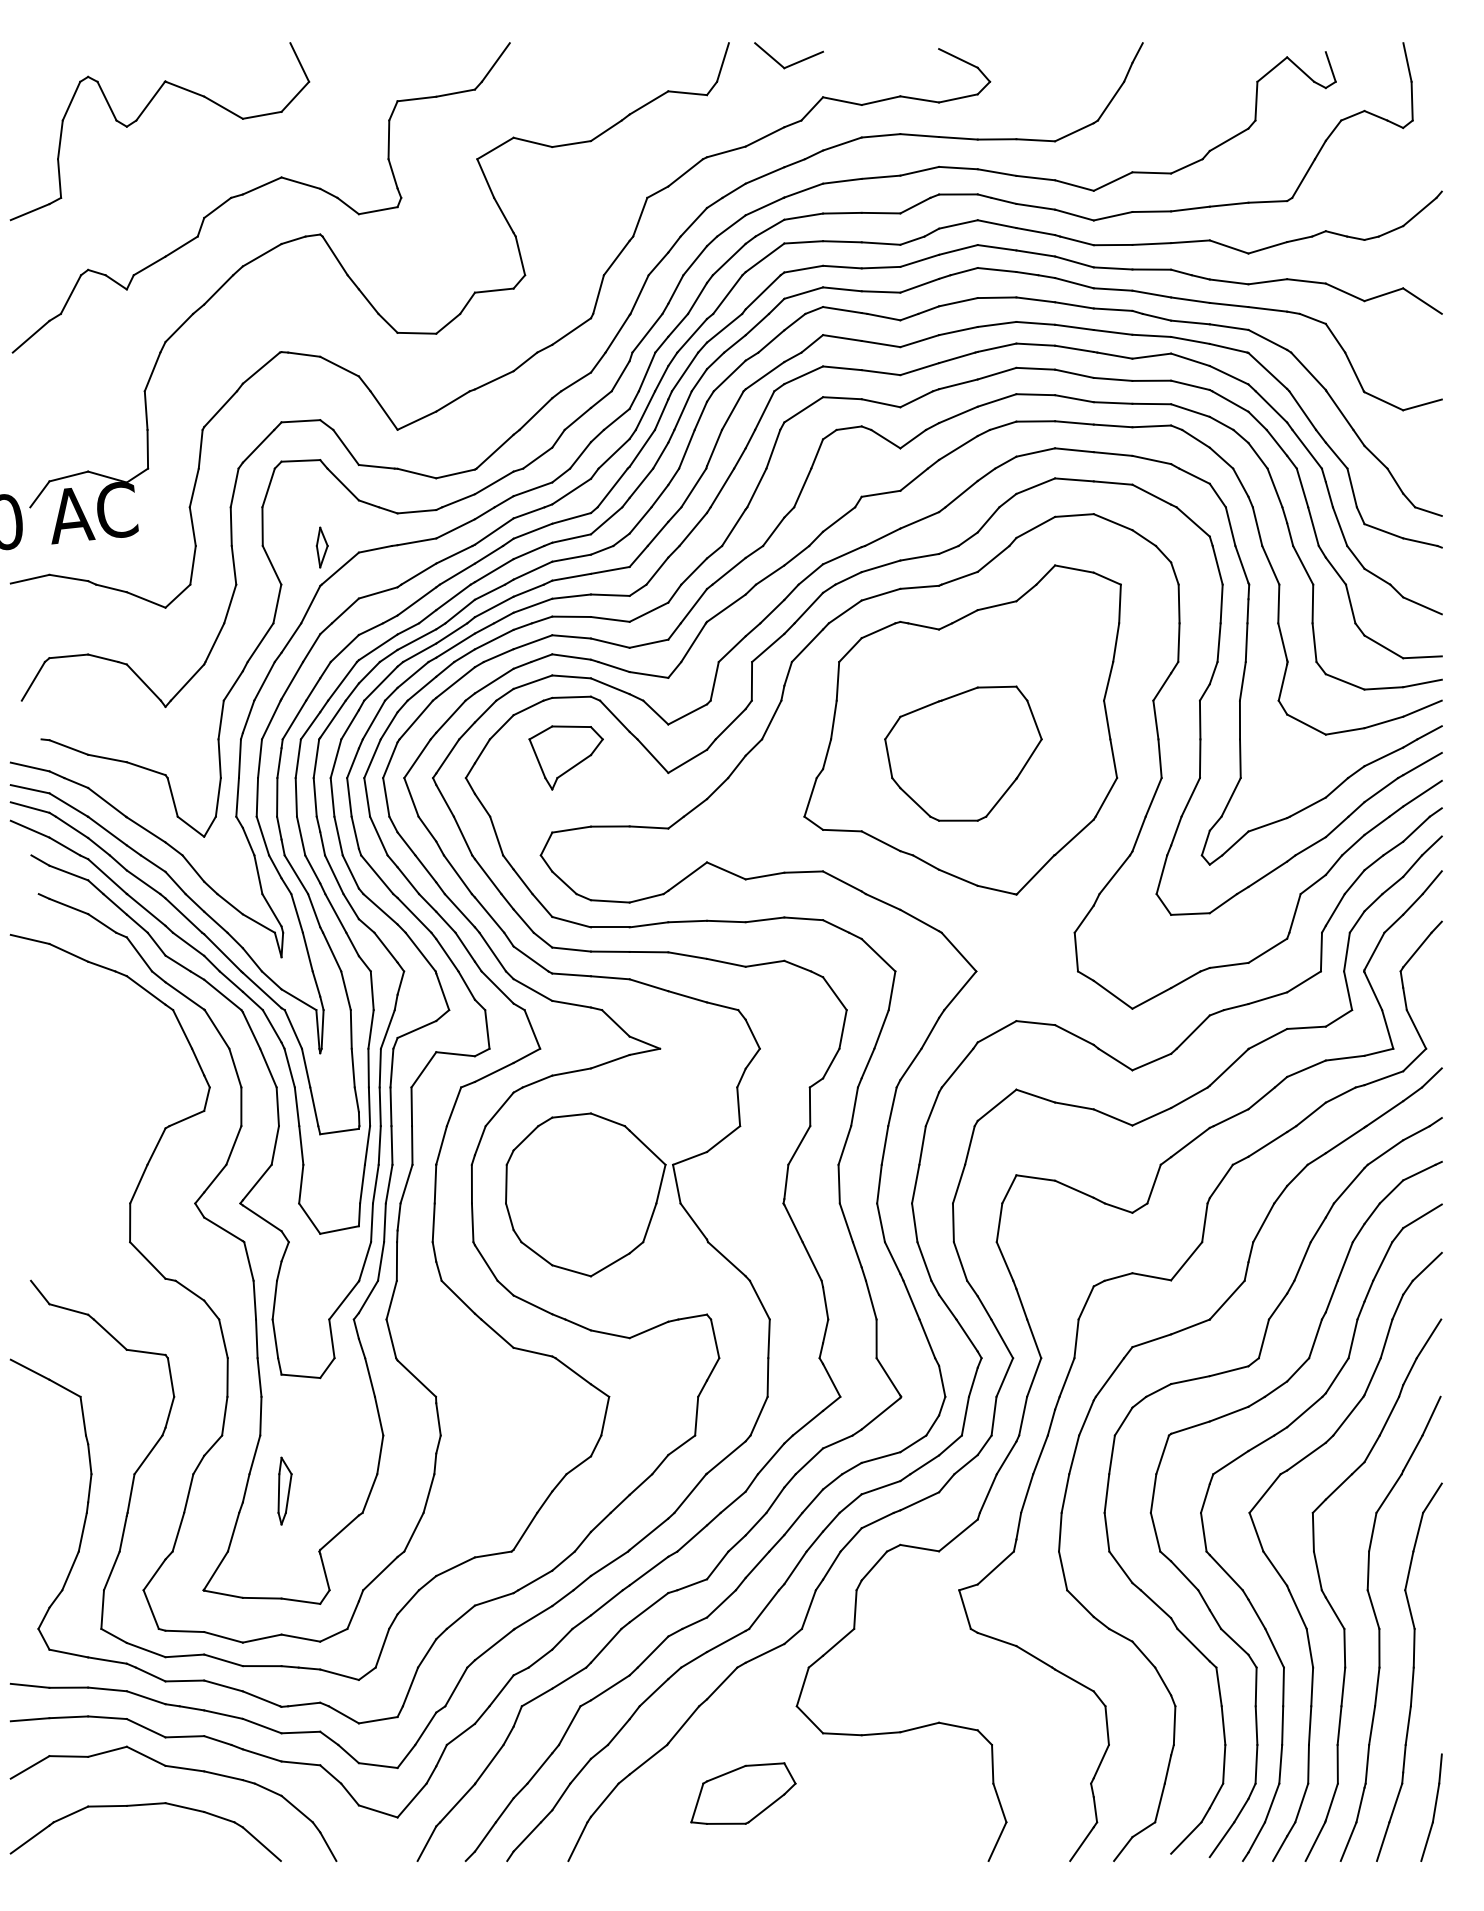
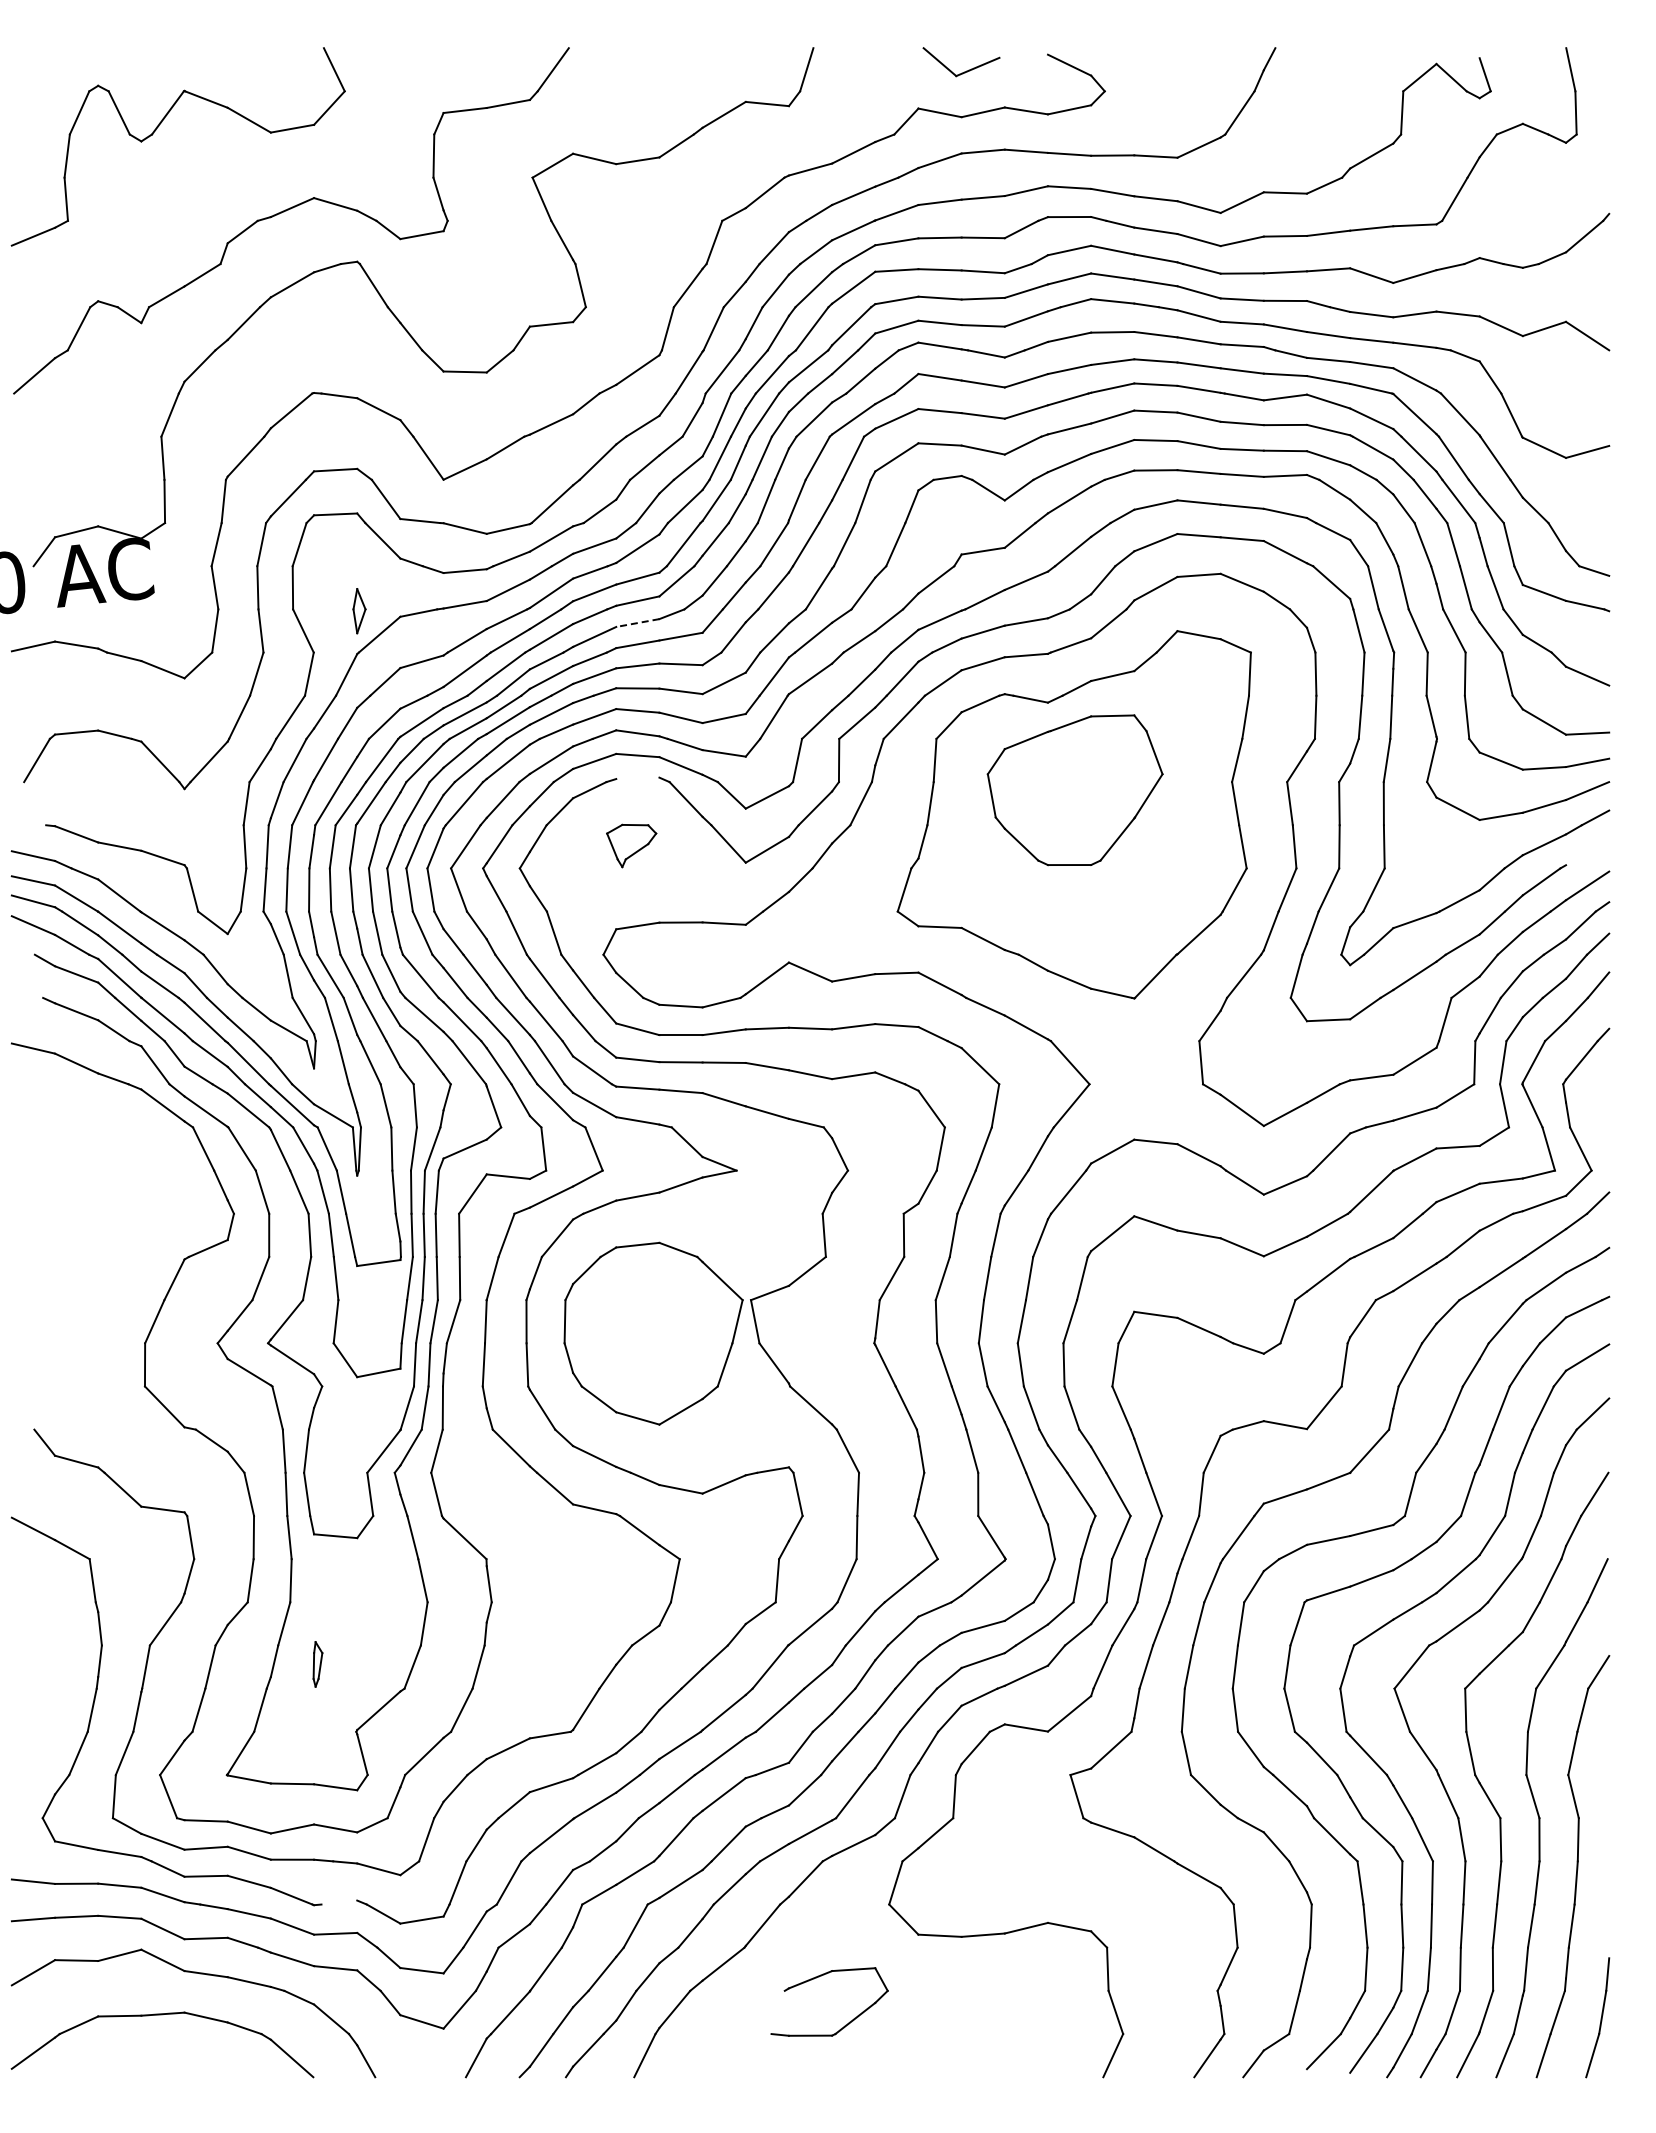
part: (793, 63) -> (966, 70), moved
line: (571, 558) -> (637, 623), solid -> dashed
line: (571, 697) -> (637, 778), removed
part: (962, 753) -> (1074, 790), moved
part: (565, 757) -> (631, 845), size x0.6
line: (1422, 763) -> (1587, 852), removed
part: (284, 1491) -> (317, 1664), size x0.6
line: (304, 1704) -> (339, 1902), removed
line: (696, 1803) -> (777, 2012), removed

